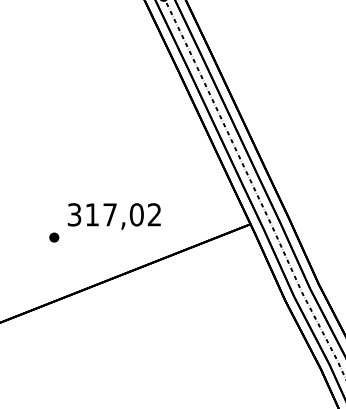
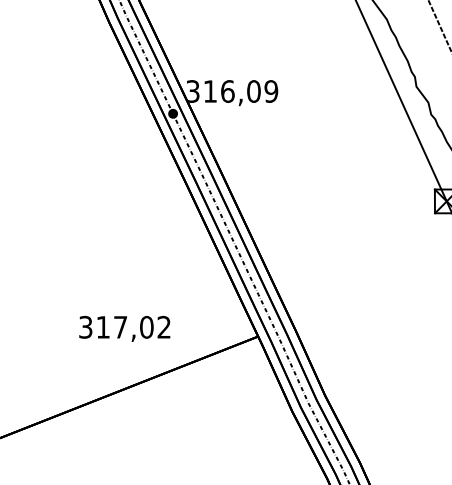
part: (53, 237) -> (65, 349), removed

